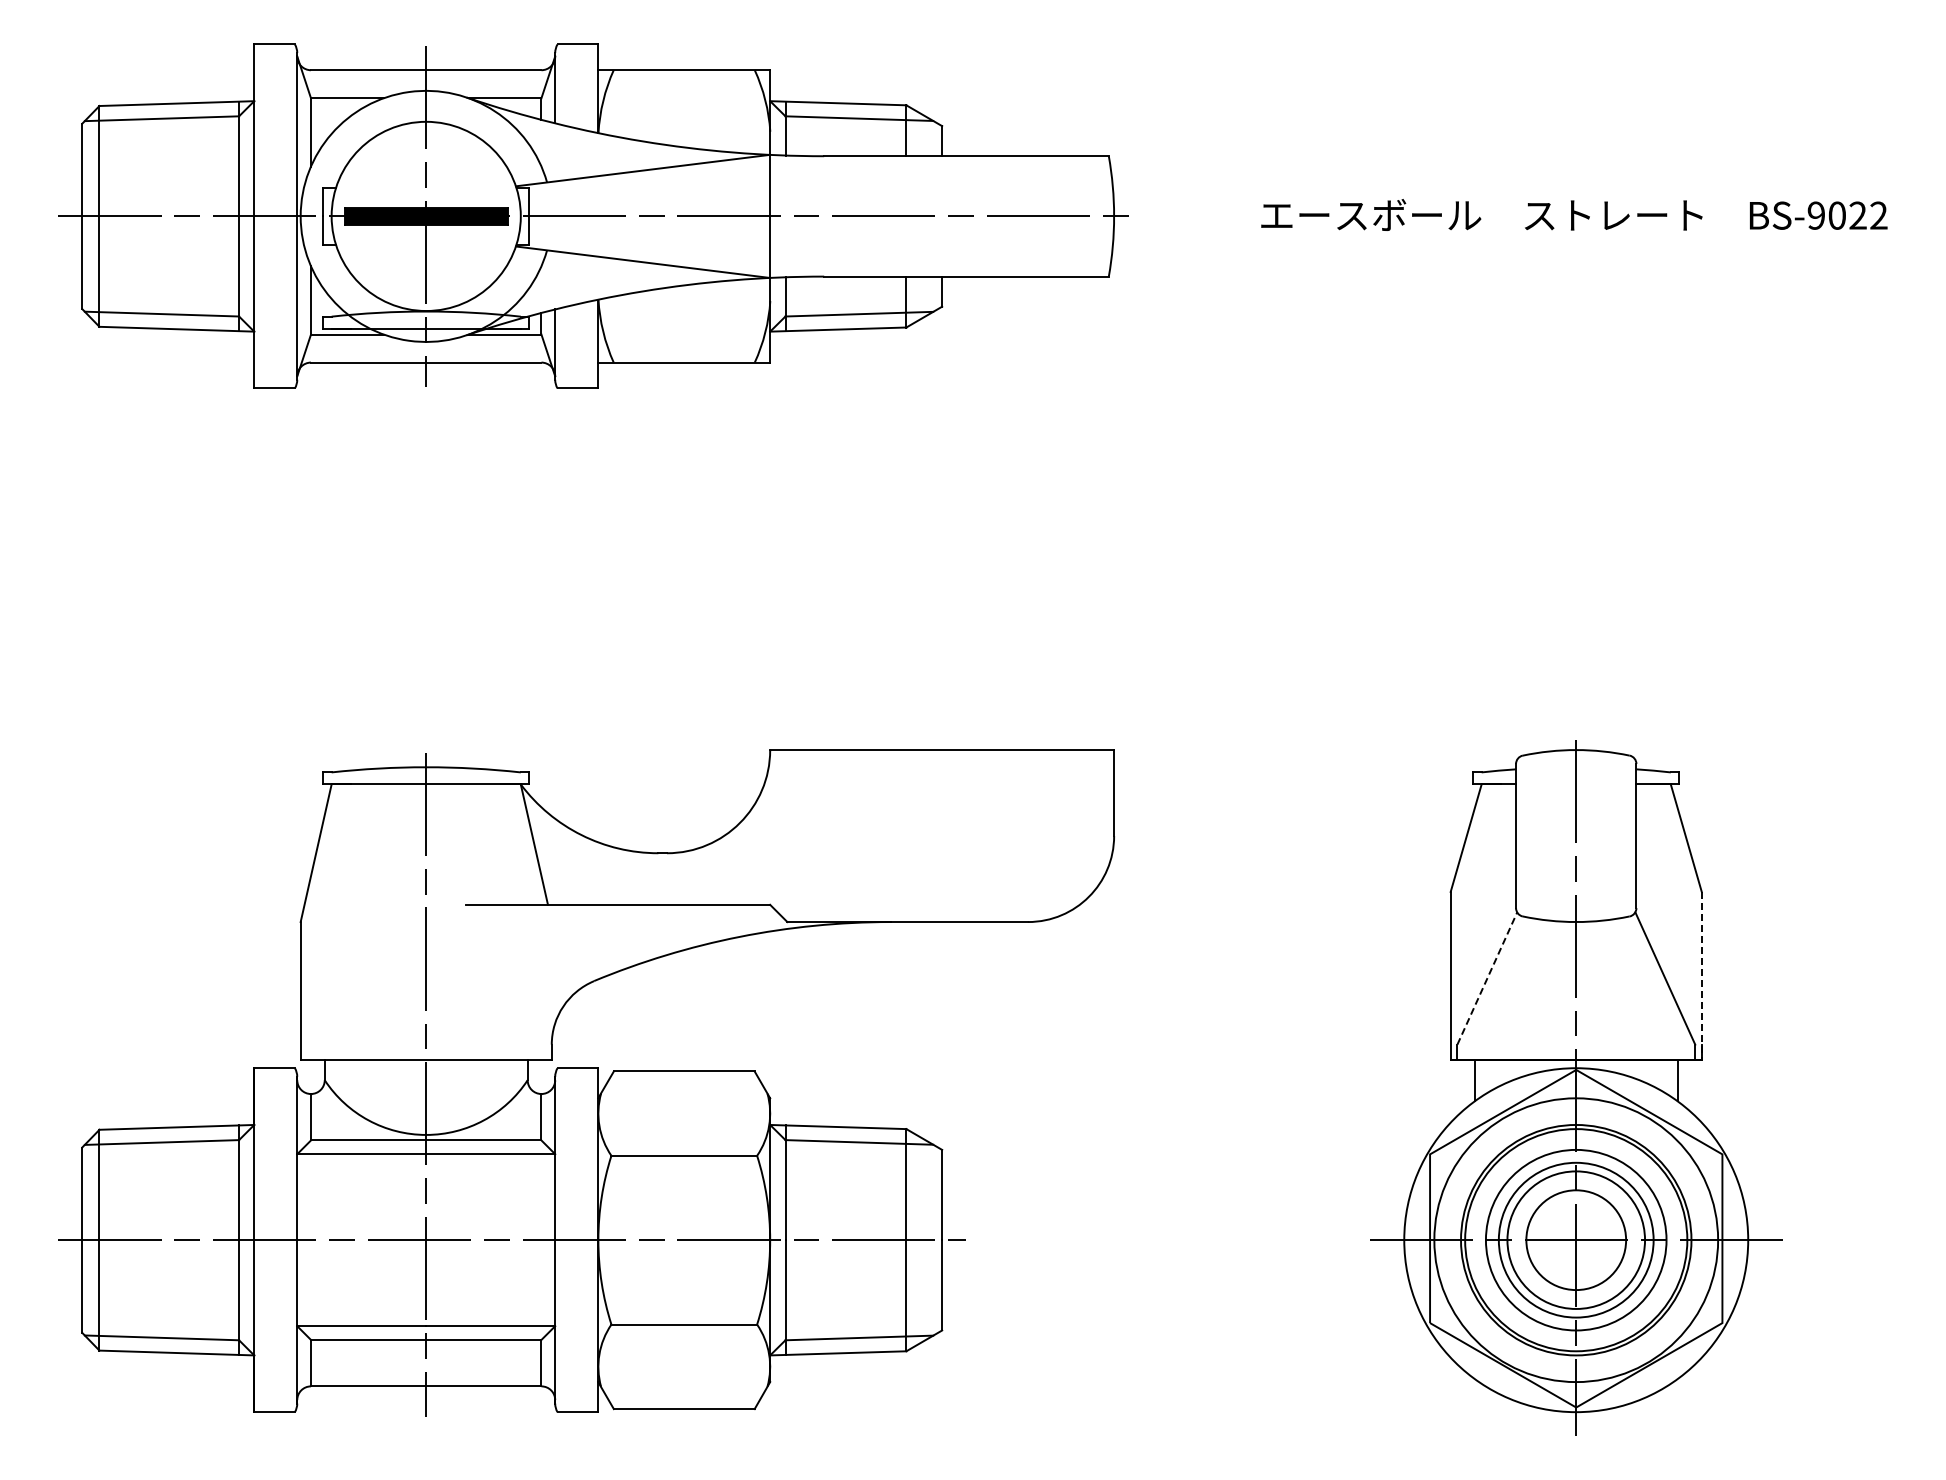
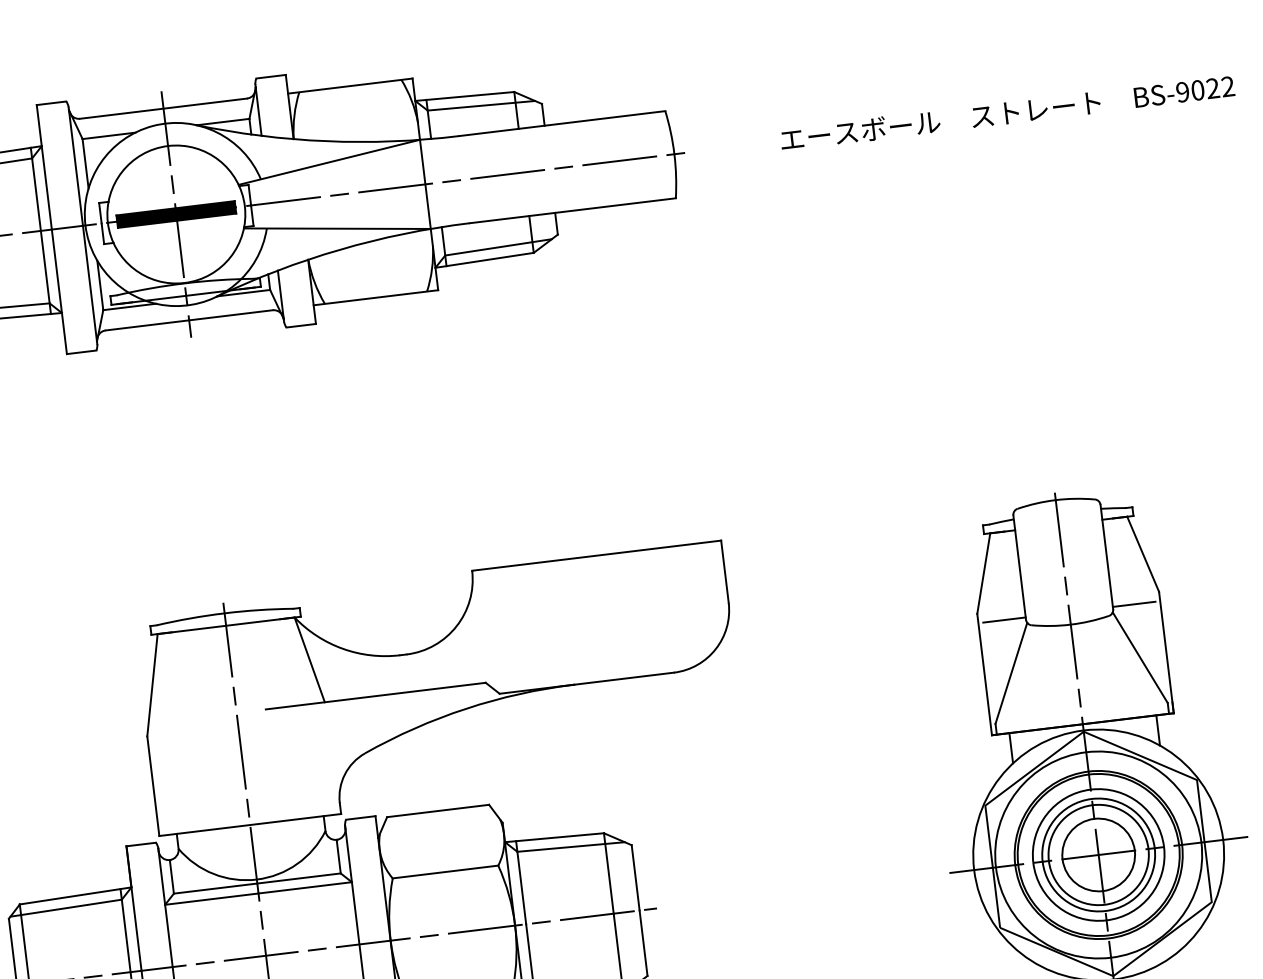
line: (1486, 904) -> (1004, 619), added
line: (1665, 904) -> (1133, 604), added
line: (1701, 975) -> (1166, 652), dashed -> solid
line: (1487, 978) -> (1011, 673), dashed -> solid

